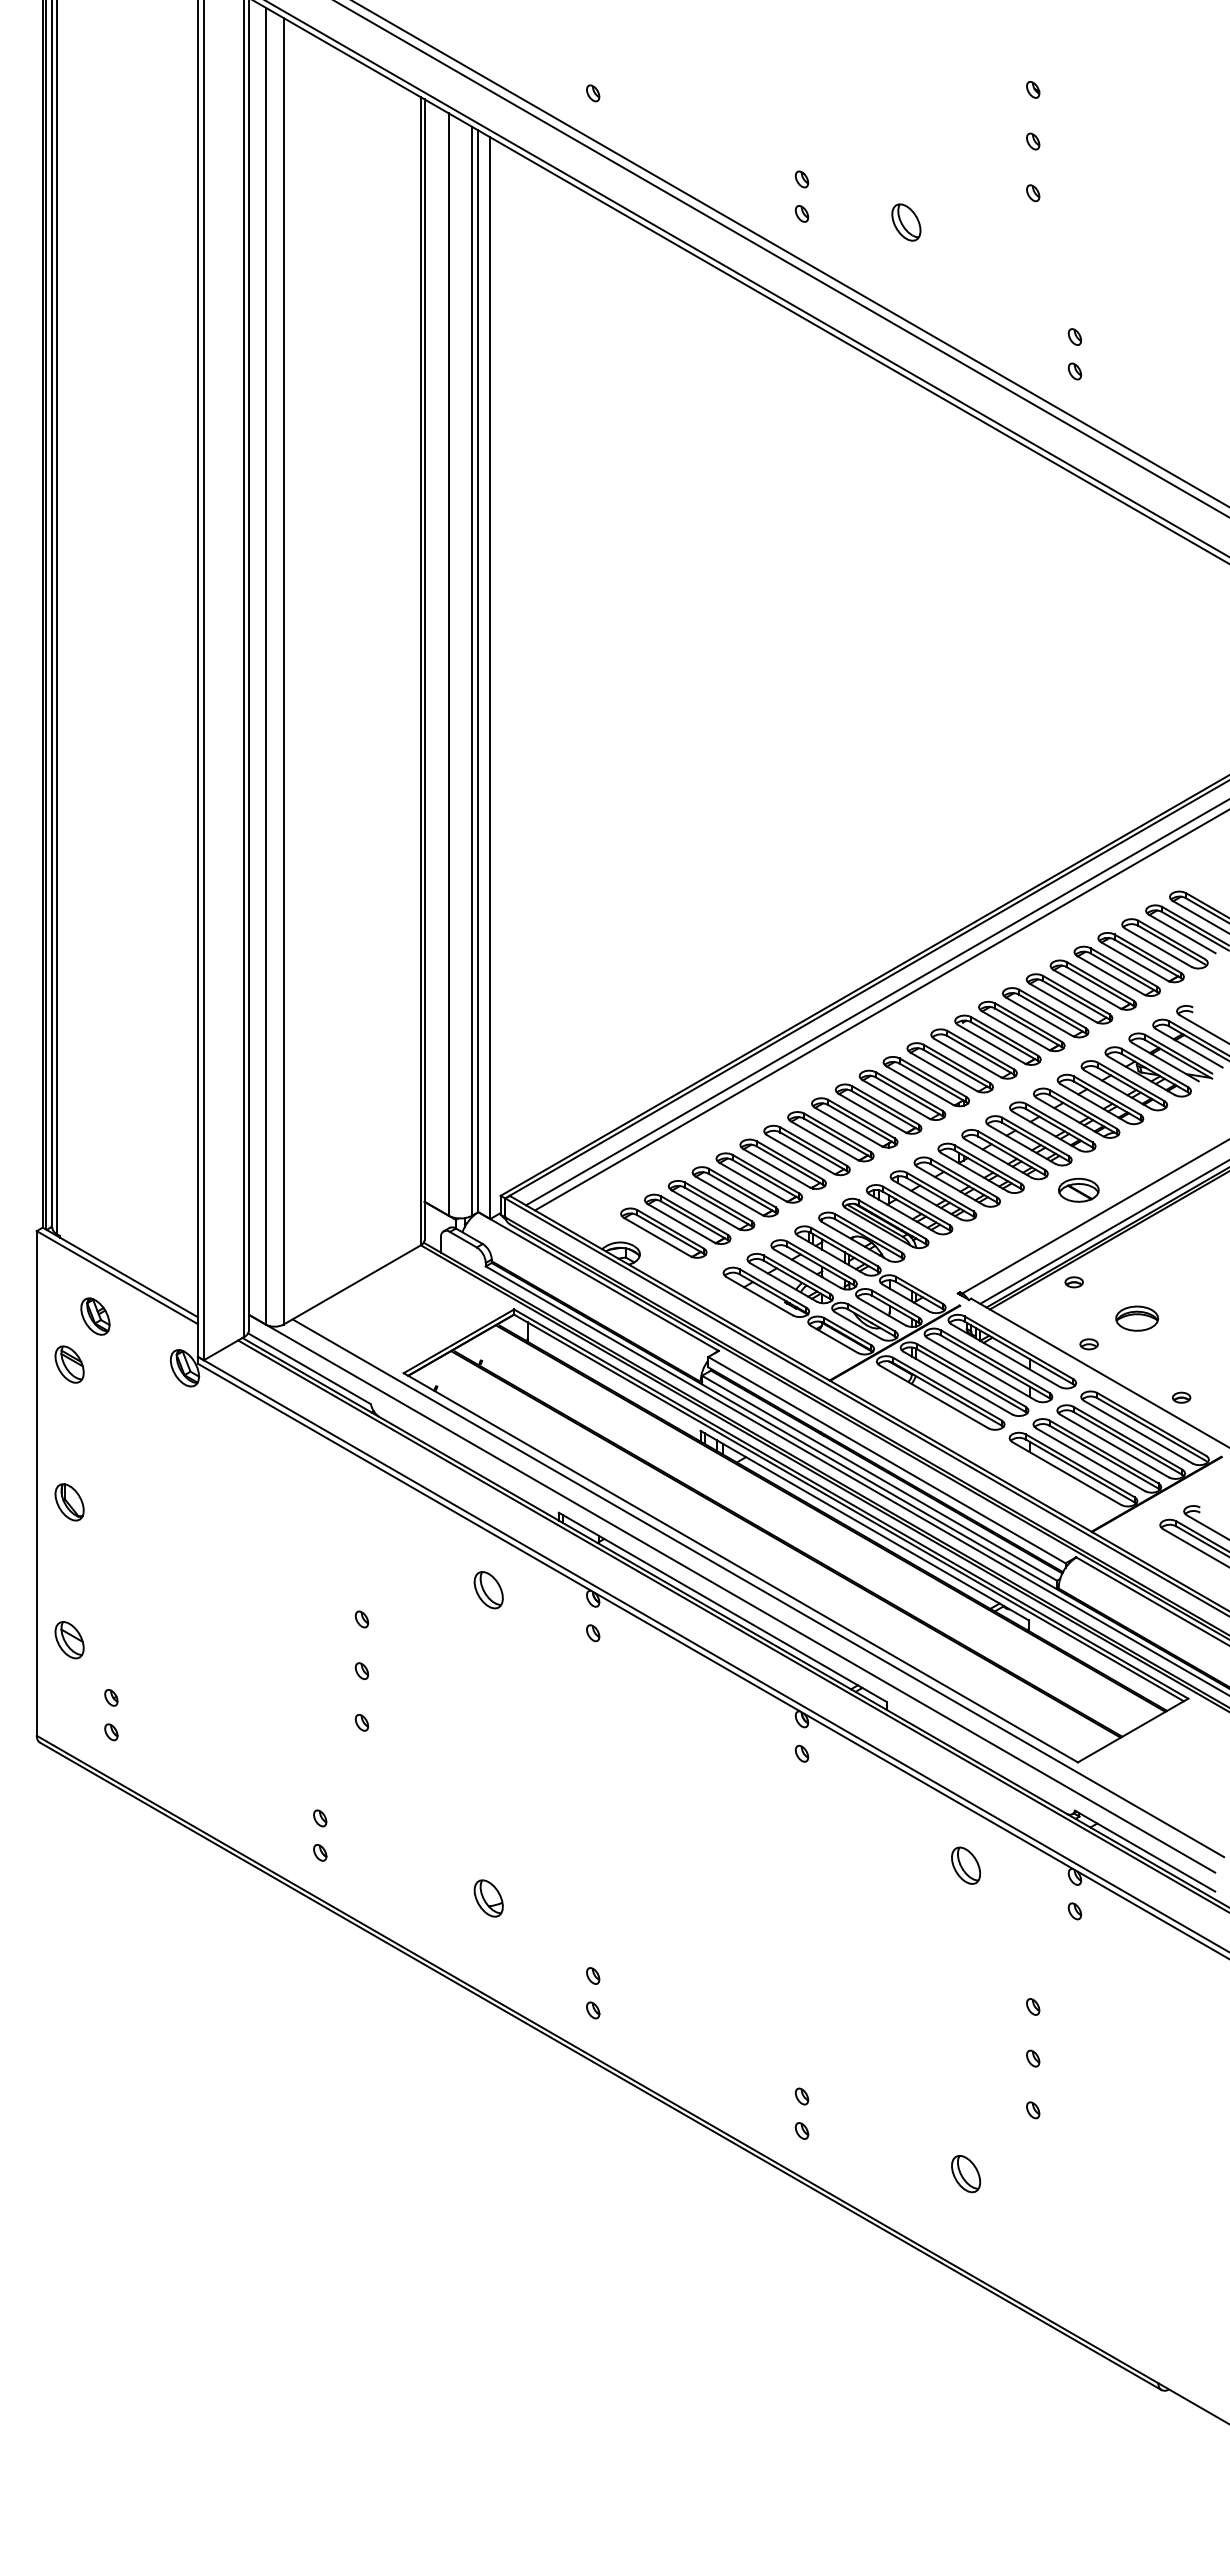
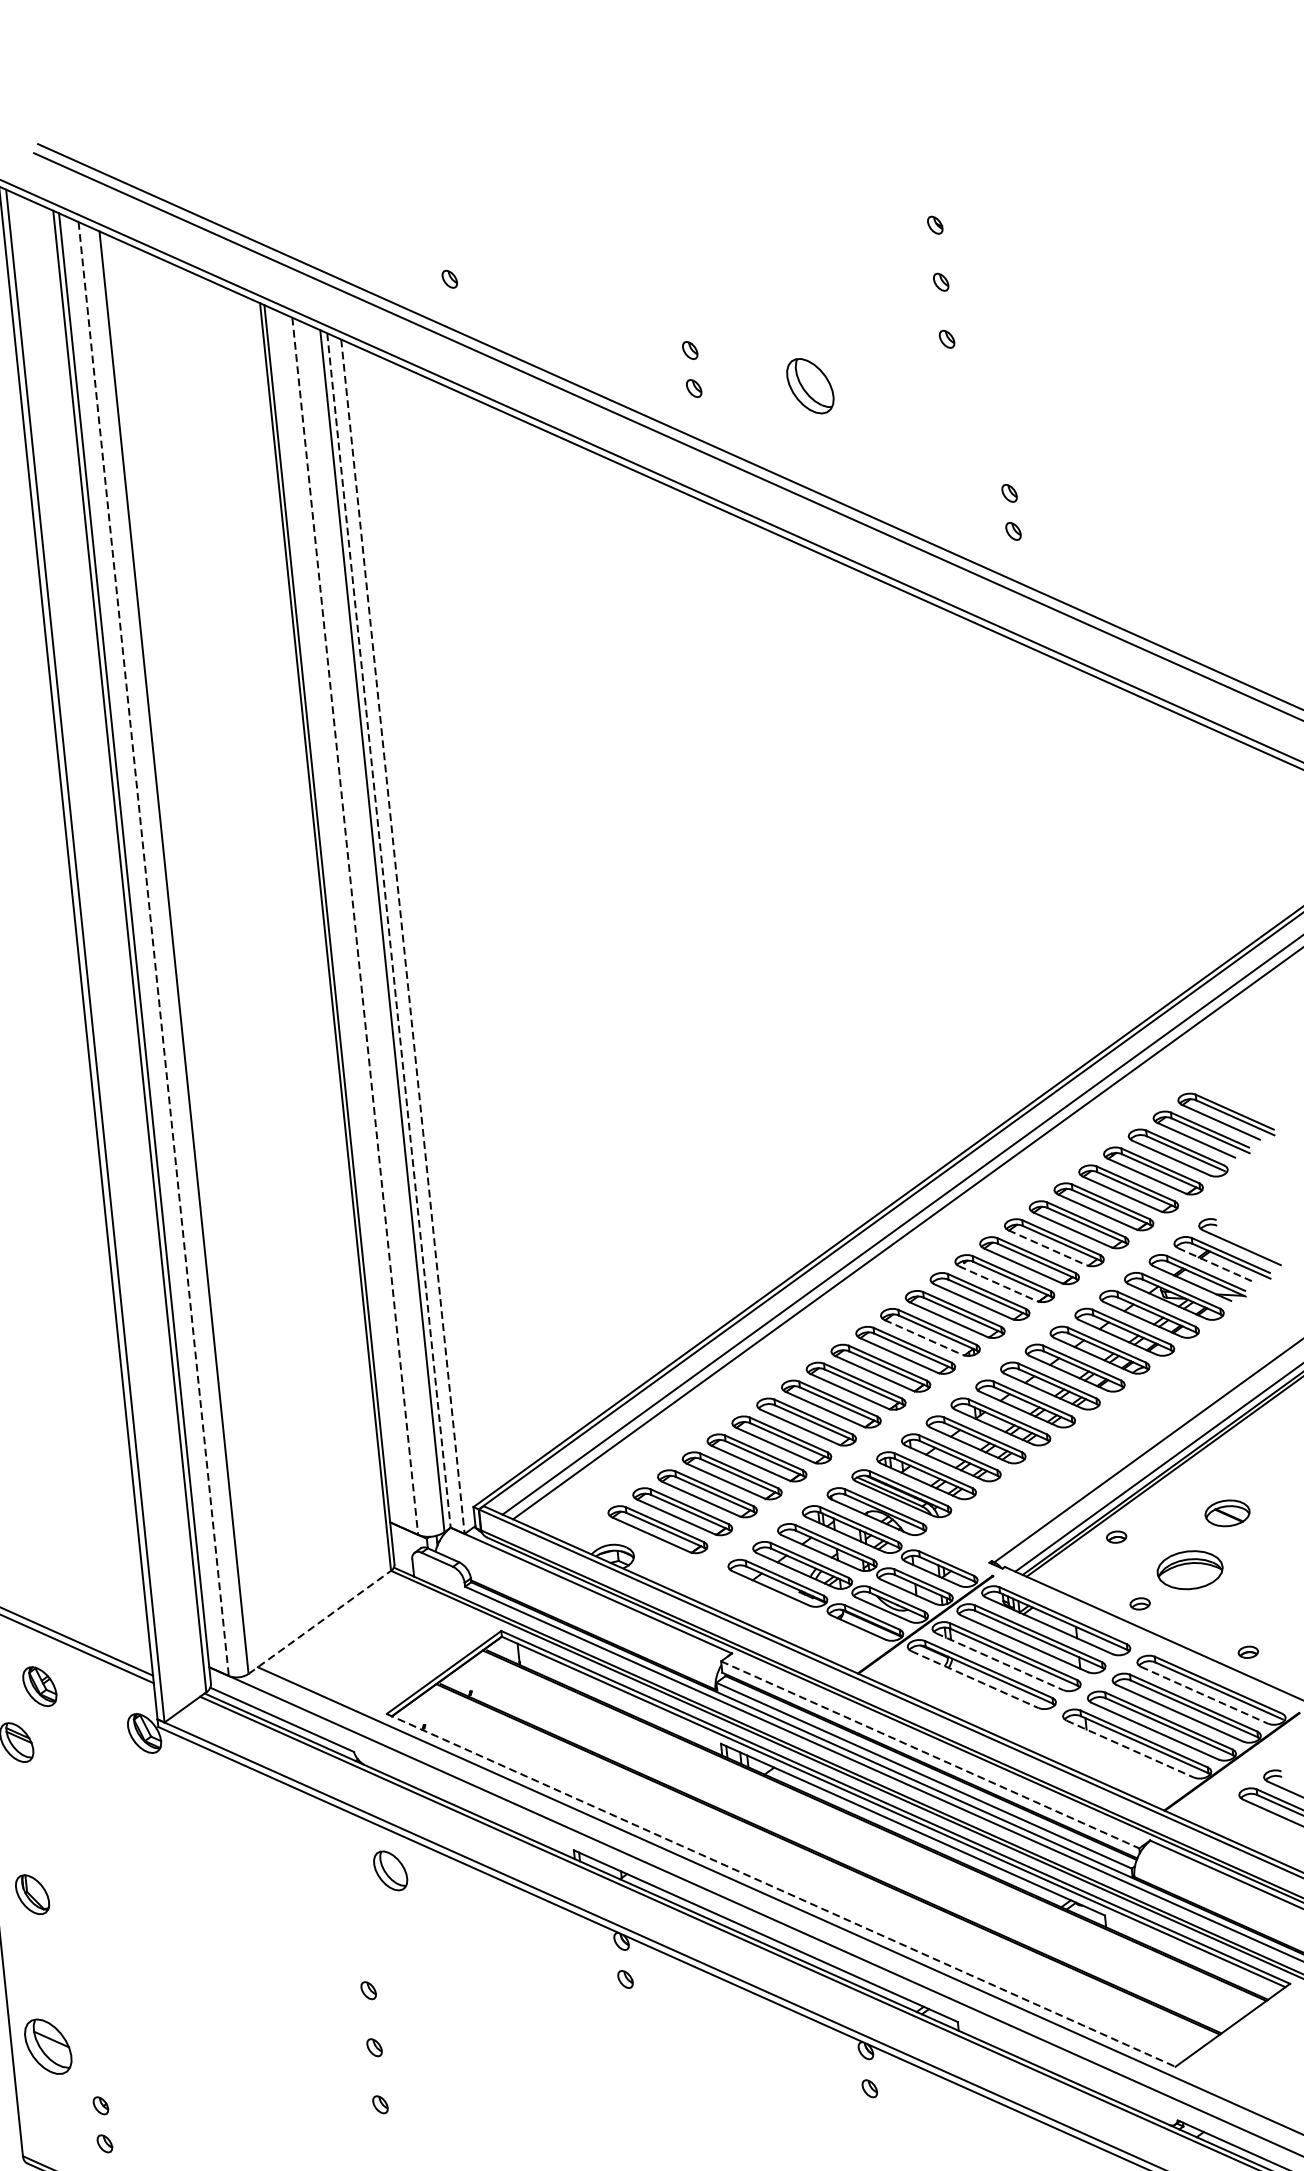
part: (906, 222) -> (810, 386), size x1.4
line: (448, 664) -> (355, 926), solid -> dashed
line: (265, 666) -> (153, 949), solid -> dashed
line: (478, 671) -> (389, 930), solid -> dashed
line: (490, 678) -> (403, 937), solid -> dashed
line: (1038, 1016) -> (1046, 1247), solid -> dashed
line: (991, 1044) -> (998, 1283), solid -> dashed
line: (1189, 1048) -> (1217, 1265), solid -> dashed
line: (919, 1085) -> (923, 1337), solid -> dashed
part: (1078, 1189) -> (1227, 1512), moved
line: (352, 1284) -> (320, 1621), solid -> dashed
part: (1137, 1318) -> (1190, 1569), size x1.4
line: (957, 1383) -> (999, 1662), solid -> dashed
line: (934, 1396) -> (975, 1679), solid -> dashed
line: (1138, 1432) -> (1204, 1695), solid -> dashed
line: (887, 1460) -> (930, 1755), solid -> dashed
line: (1066, 1473) -> (1129, 1749), solid -> dashed
line: (741, 1568) -> (781, 1891), solid -> dashed
part: (488, 1590) -> (390, 1871), moved
part: (69, 1640) -> (48, 2047), size x1.4

